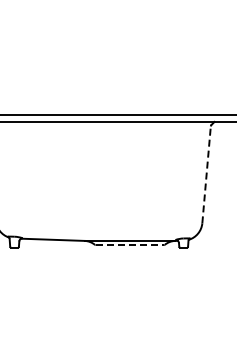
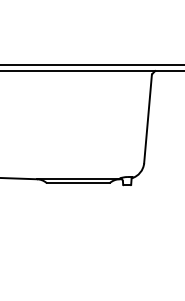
line: (206, 174) -> (147, 118), dashed -> solid
line: (130, 245) -> (78, 183), dashed -> solid

